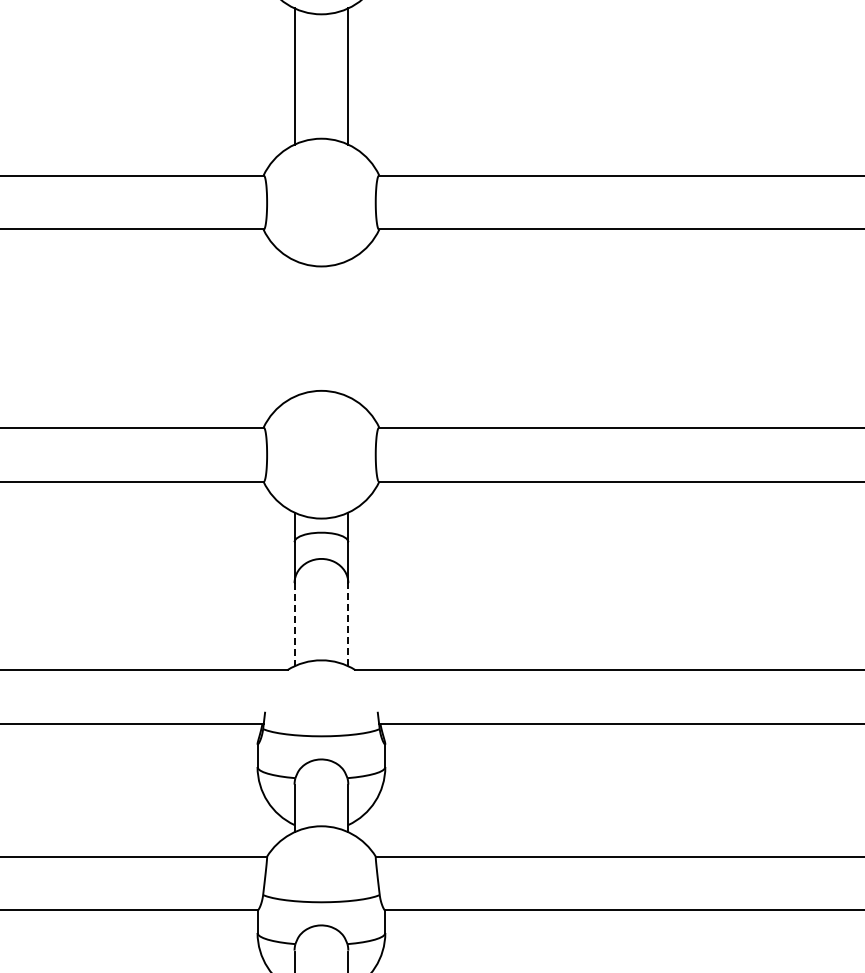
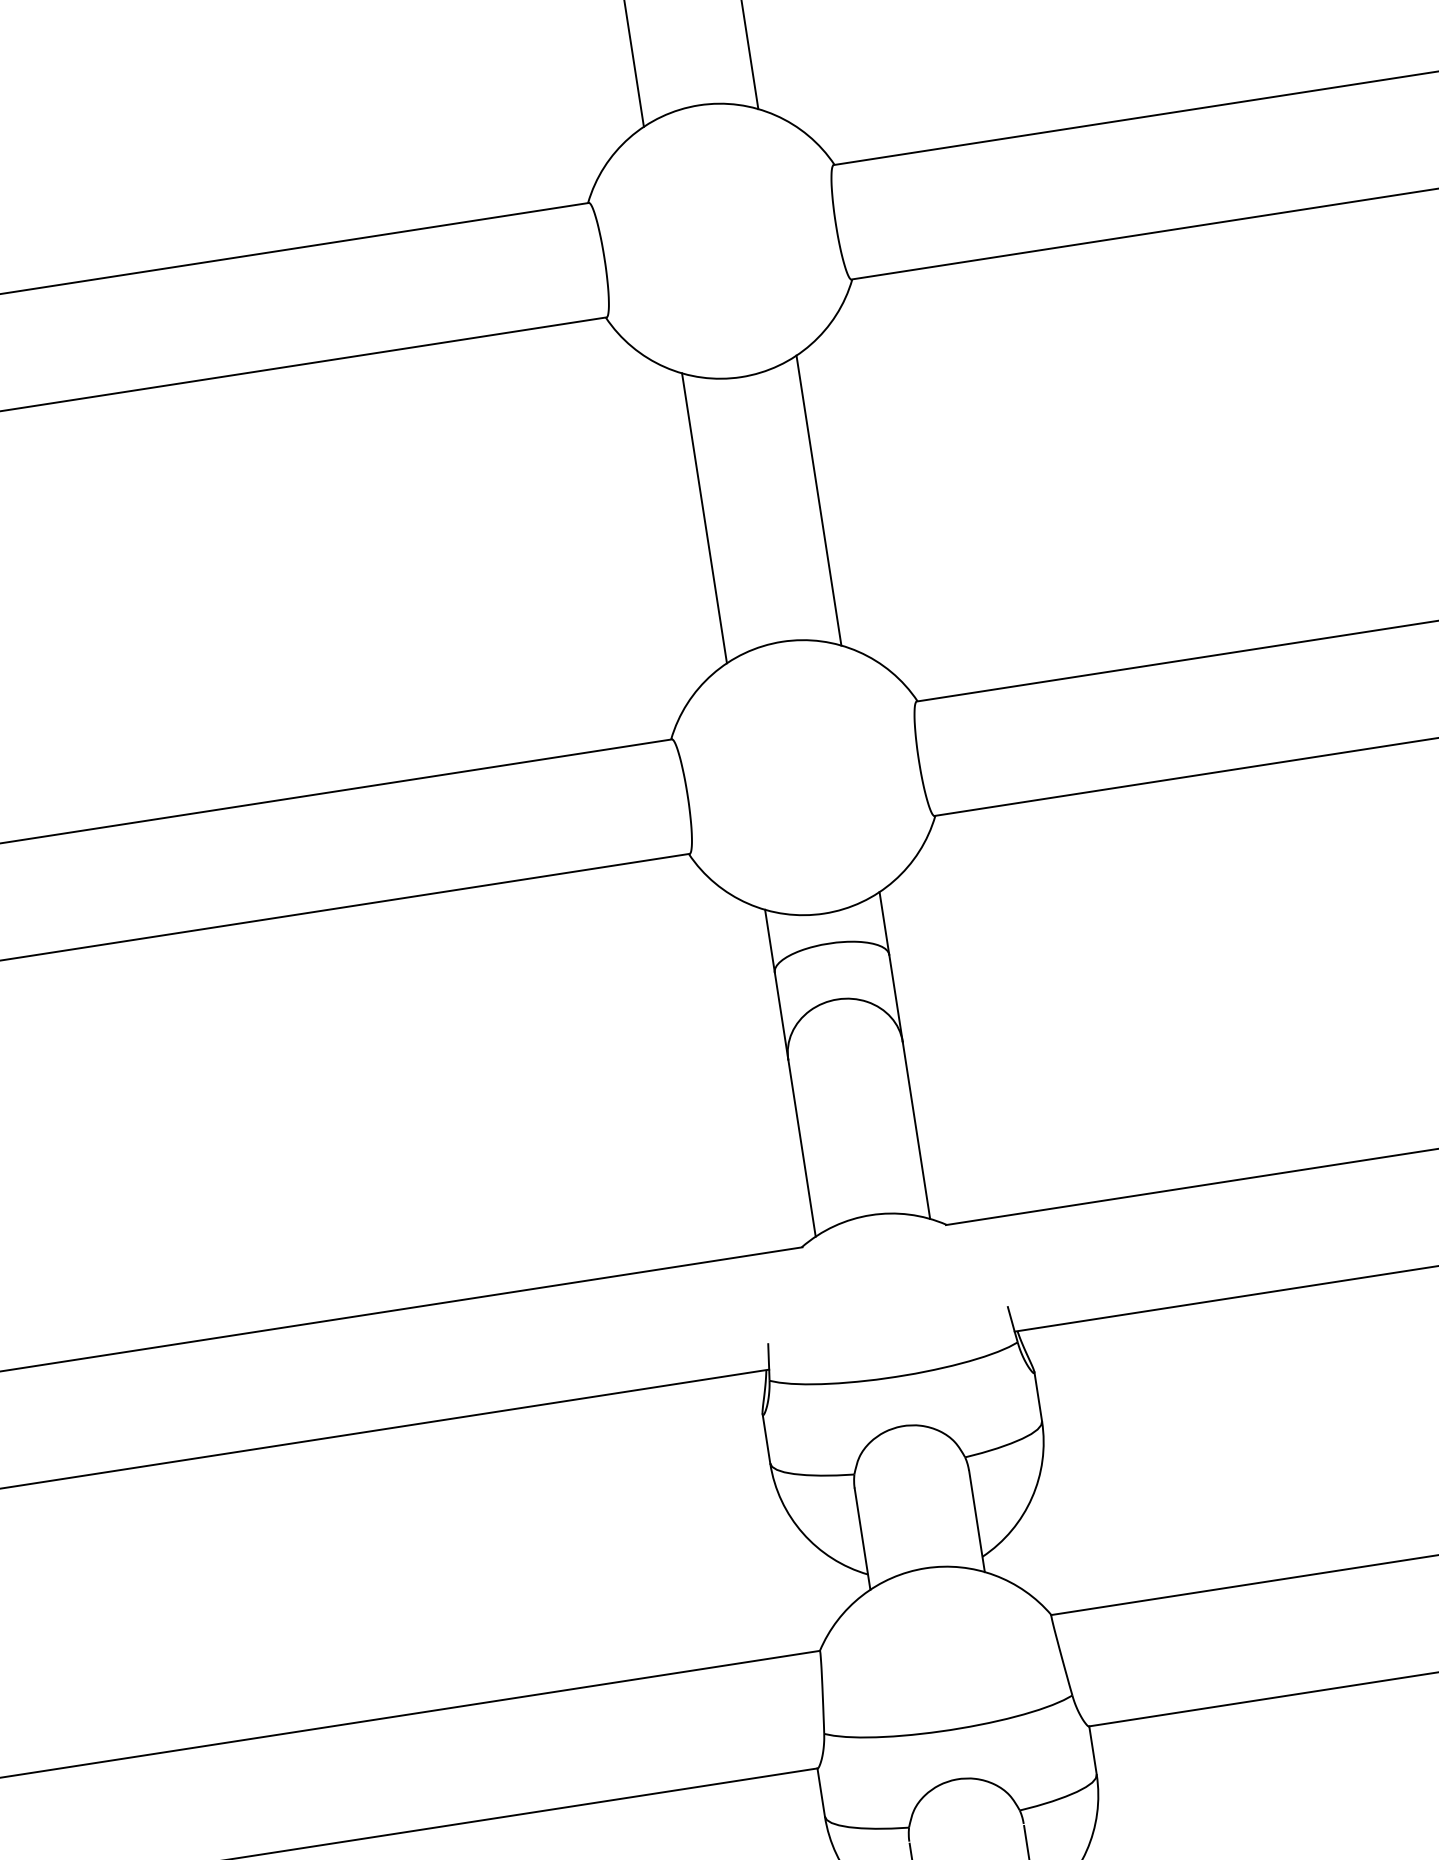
line: (294, 328) -> (704, 517), added
line: (348, 328) -> (819, 500), added
line: (294, 624) -> (801, 1147), dashed -> solid
line: (348, 624) -> (916, 1130), dashed -> solid

